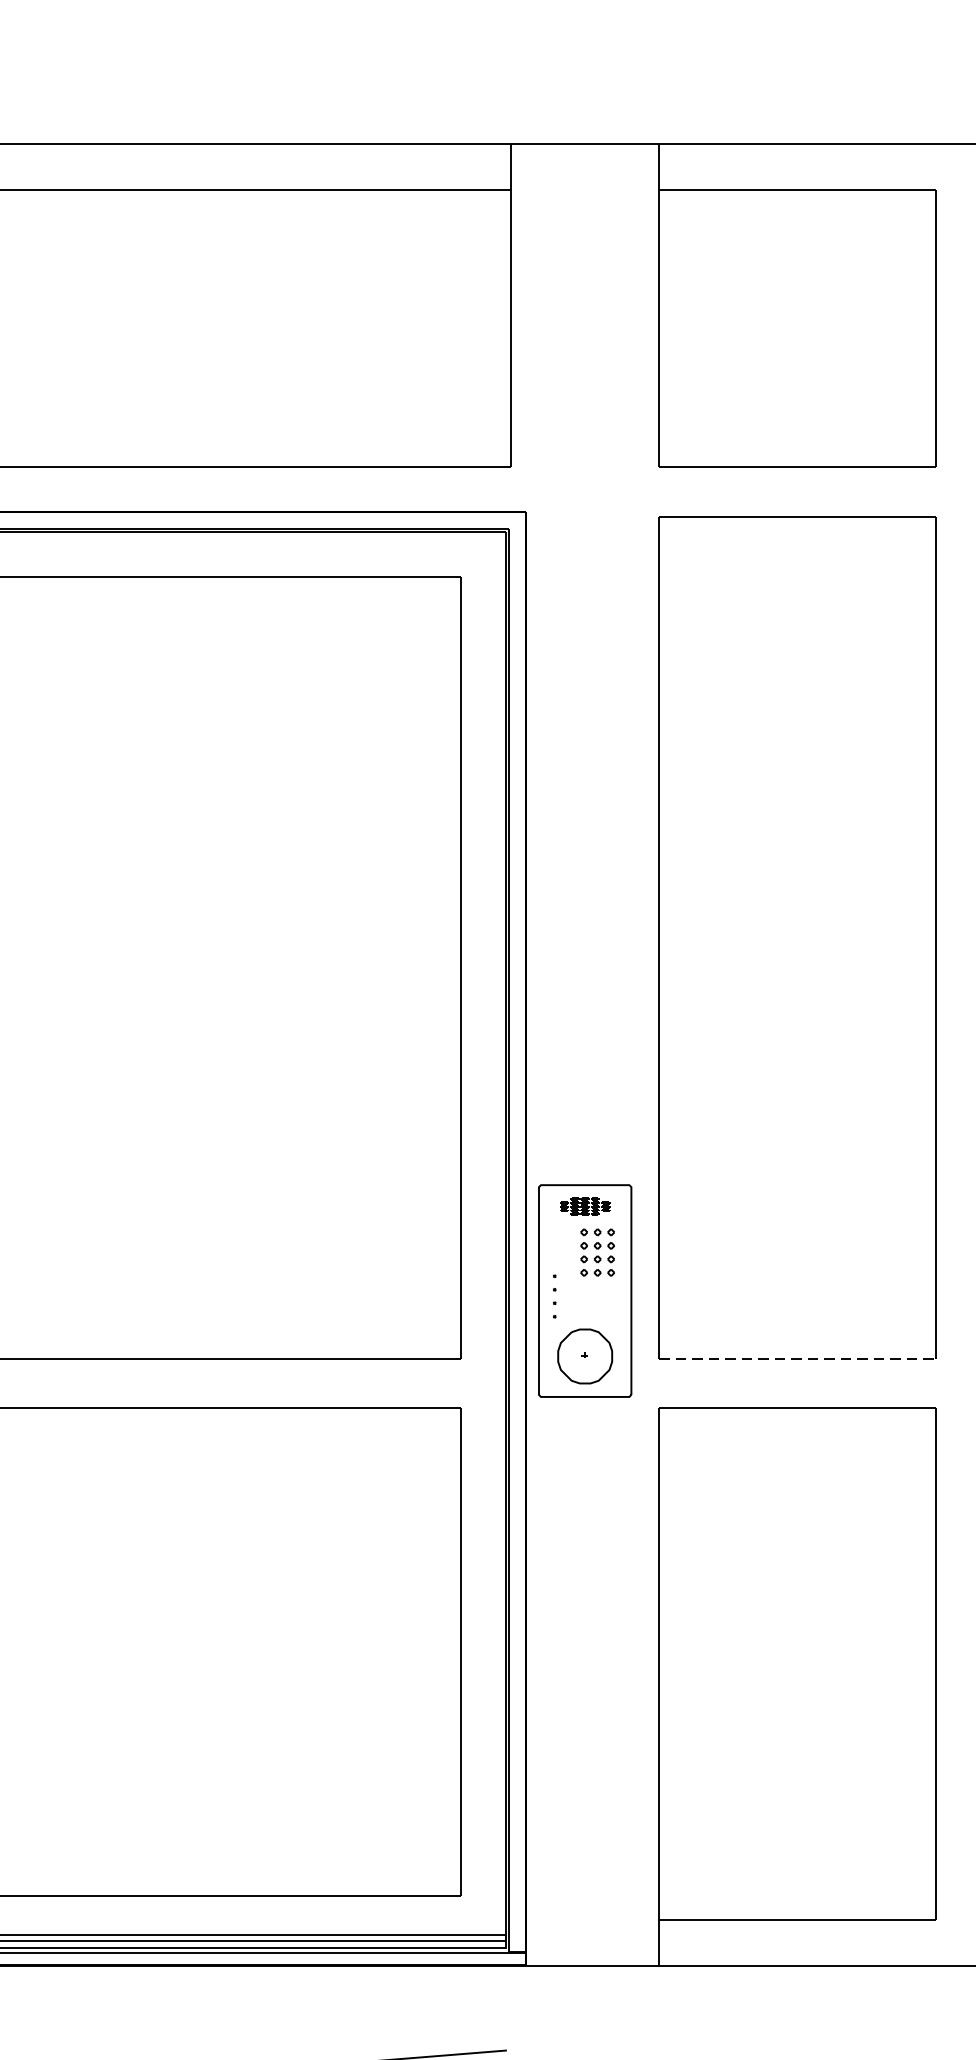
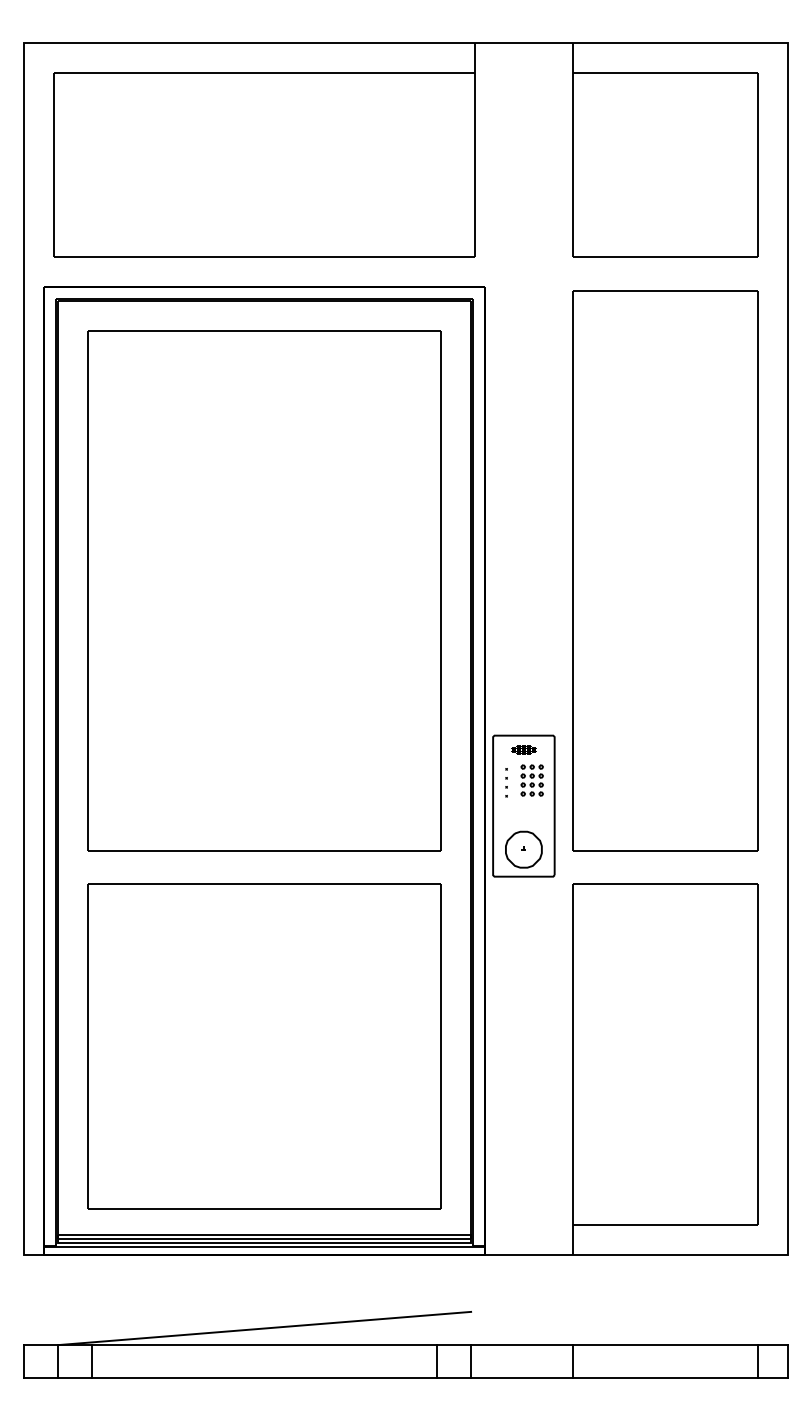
part: (584, 1205) -> (523, 749), size x0.71
part: (554, 1296) -> (506, 782), moved
line: (797, 1359) -> (665, 851), dashed -> solid

